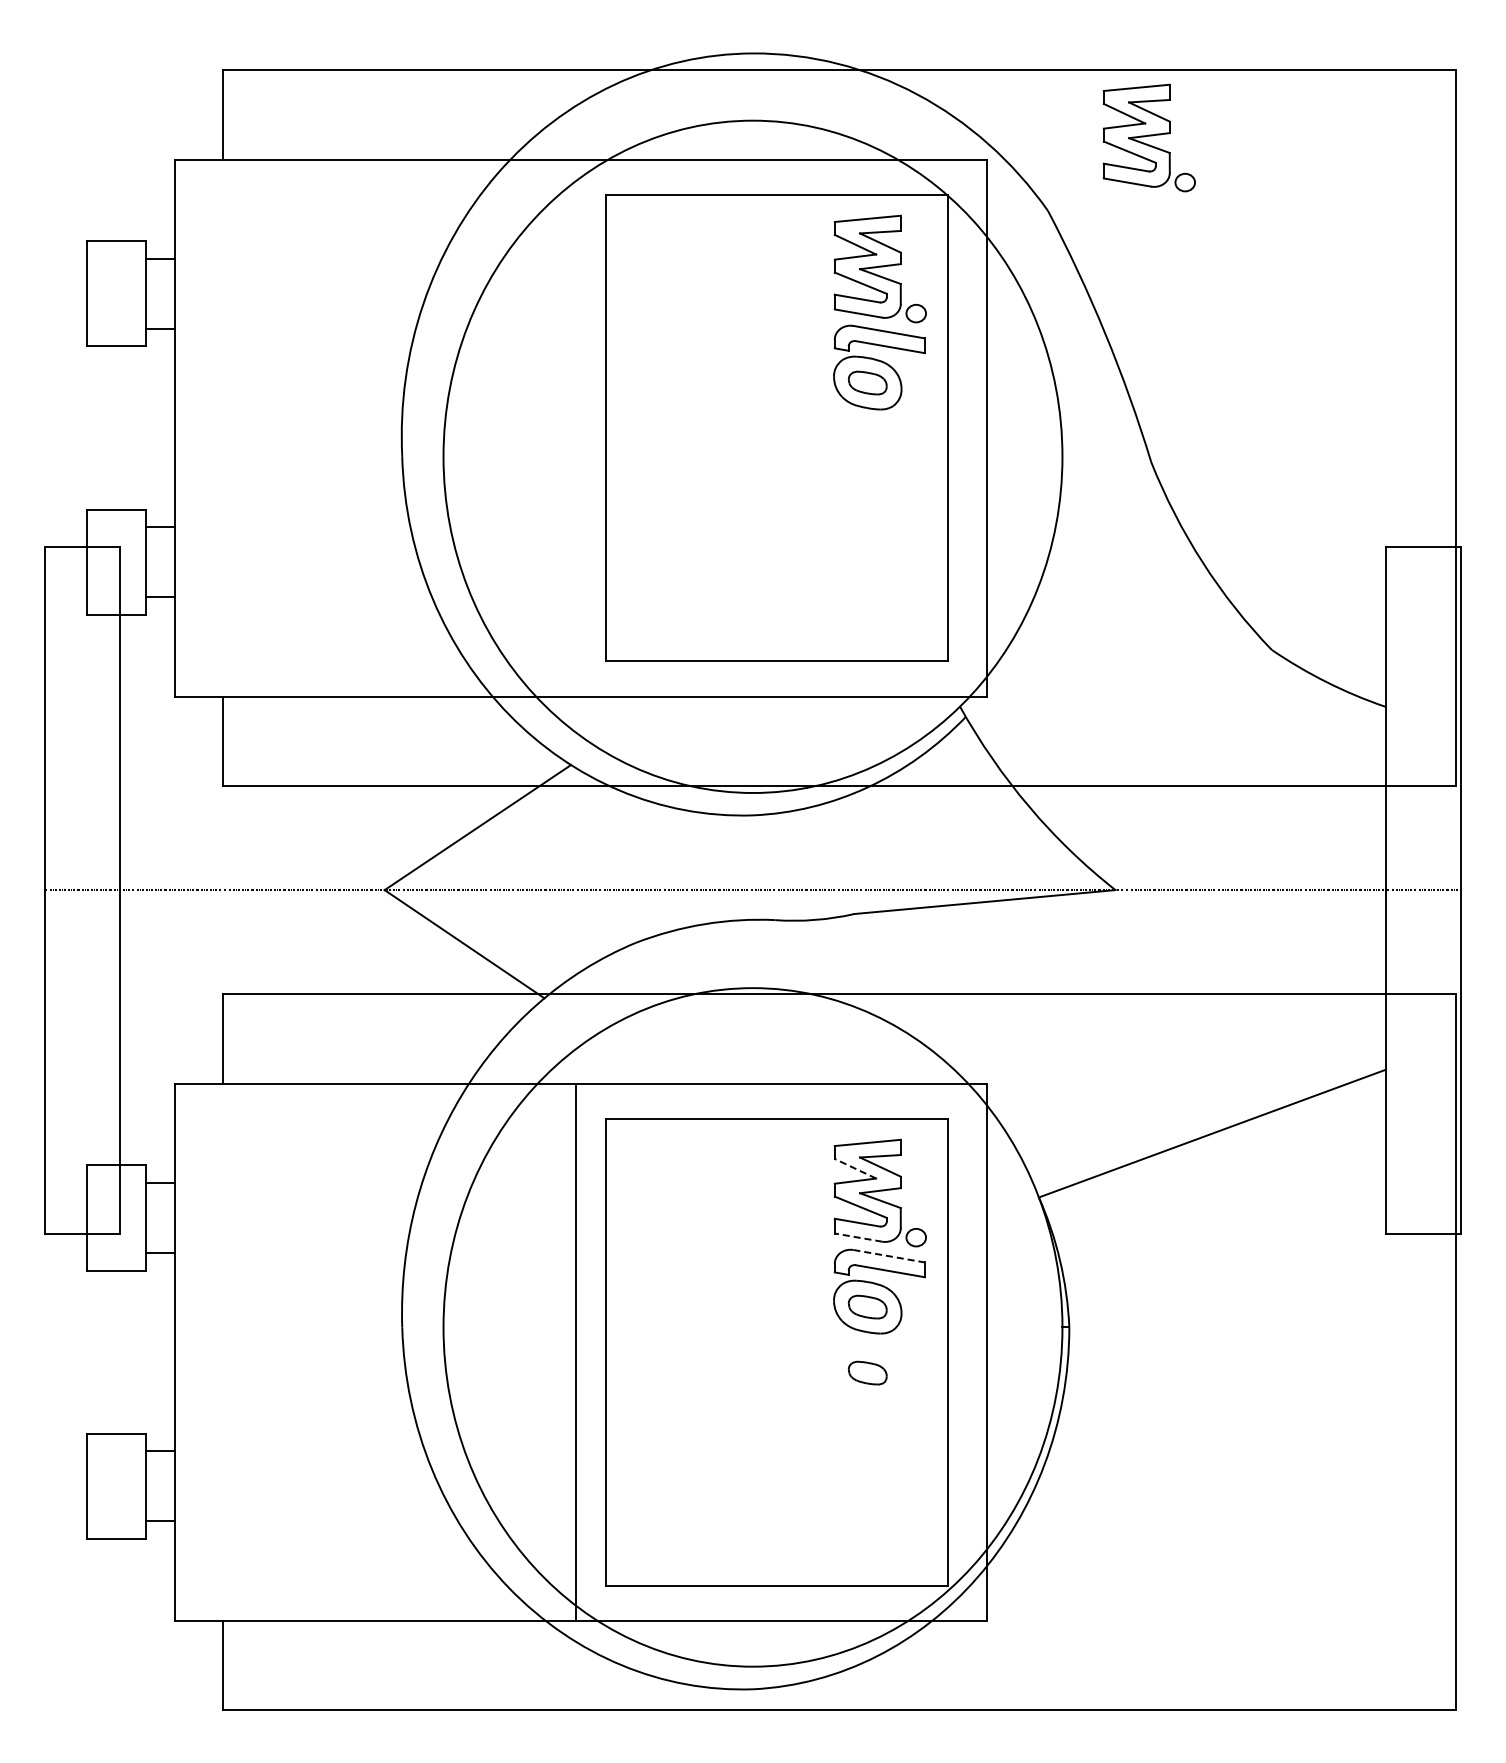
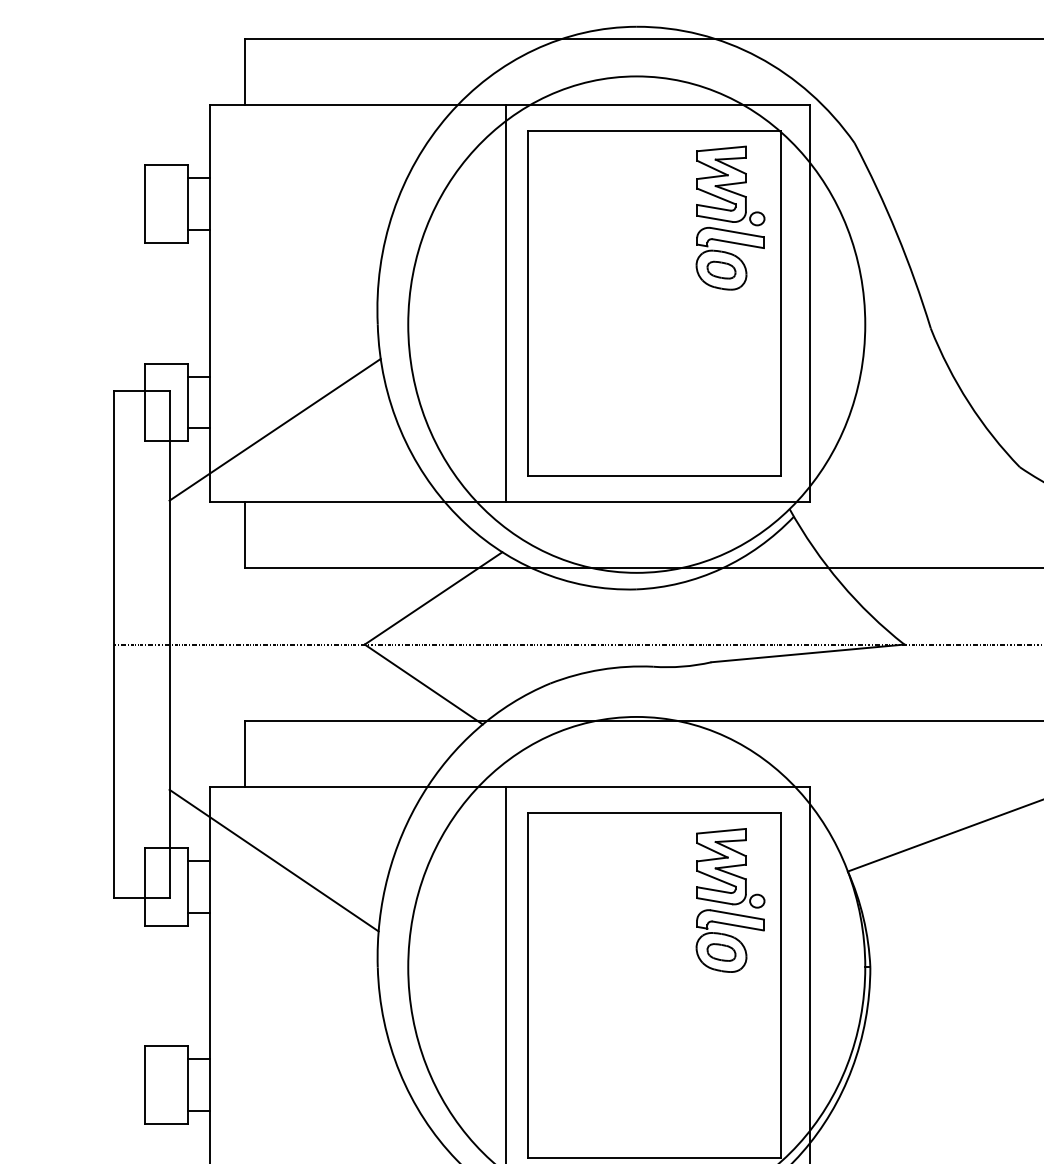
part: (1148, 137) -> (928, 88), removed
line: (576, 427) -> (506, 302), added
line: (263, 599) -> (275, 429), added
line: (855, 1168) -> (712, 850), dashed -> solid
line: (261, 1182) -> (273, 860), added
line: (858, 1237) -> (714, 901), dashed -> solid
line: (889, 1256) -> (737, 915), dashed -> solid
part: (867, 1372) -> (721, 1000), removed

